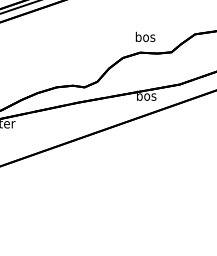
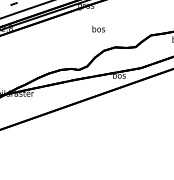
text: (145, 35) -> (98, 28), moved

